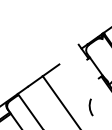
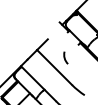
arc: (91, 106) -> (65, 57), moved

